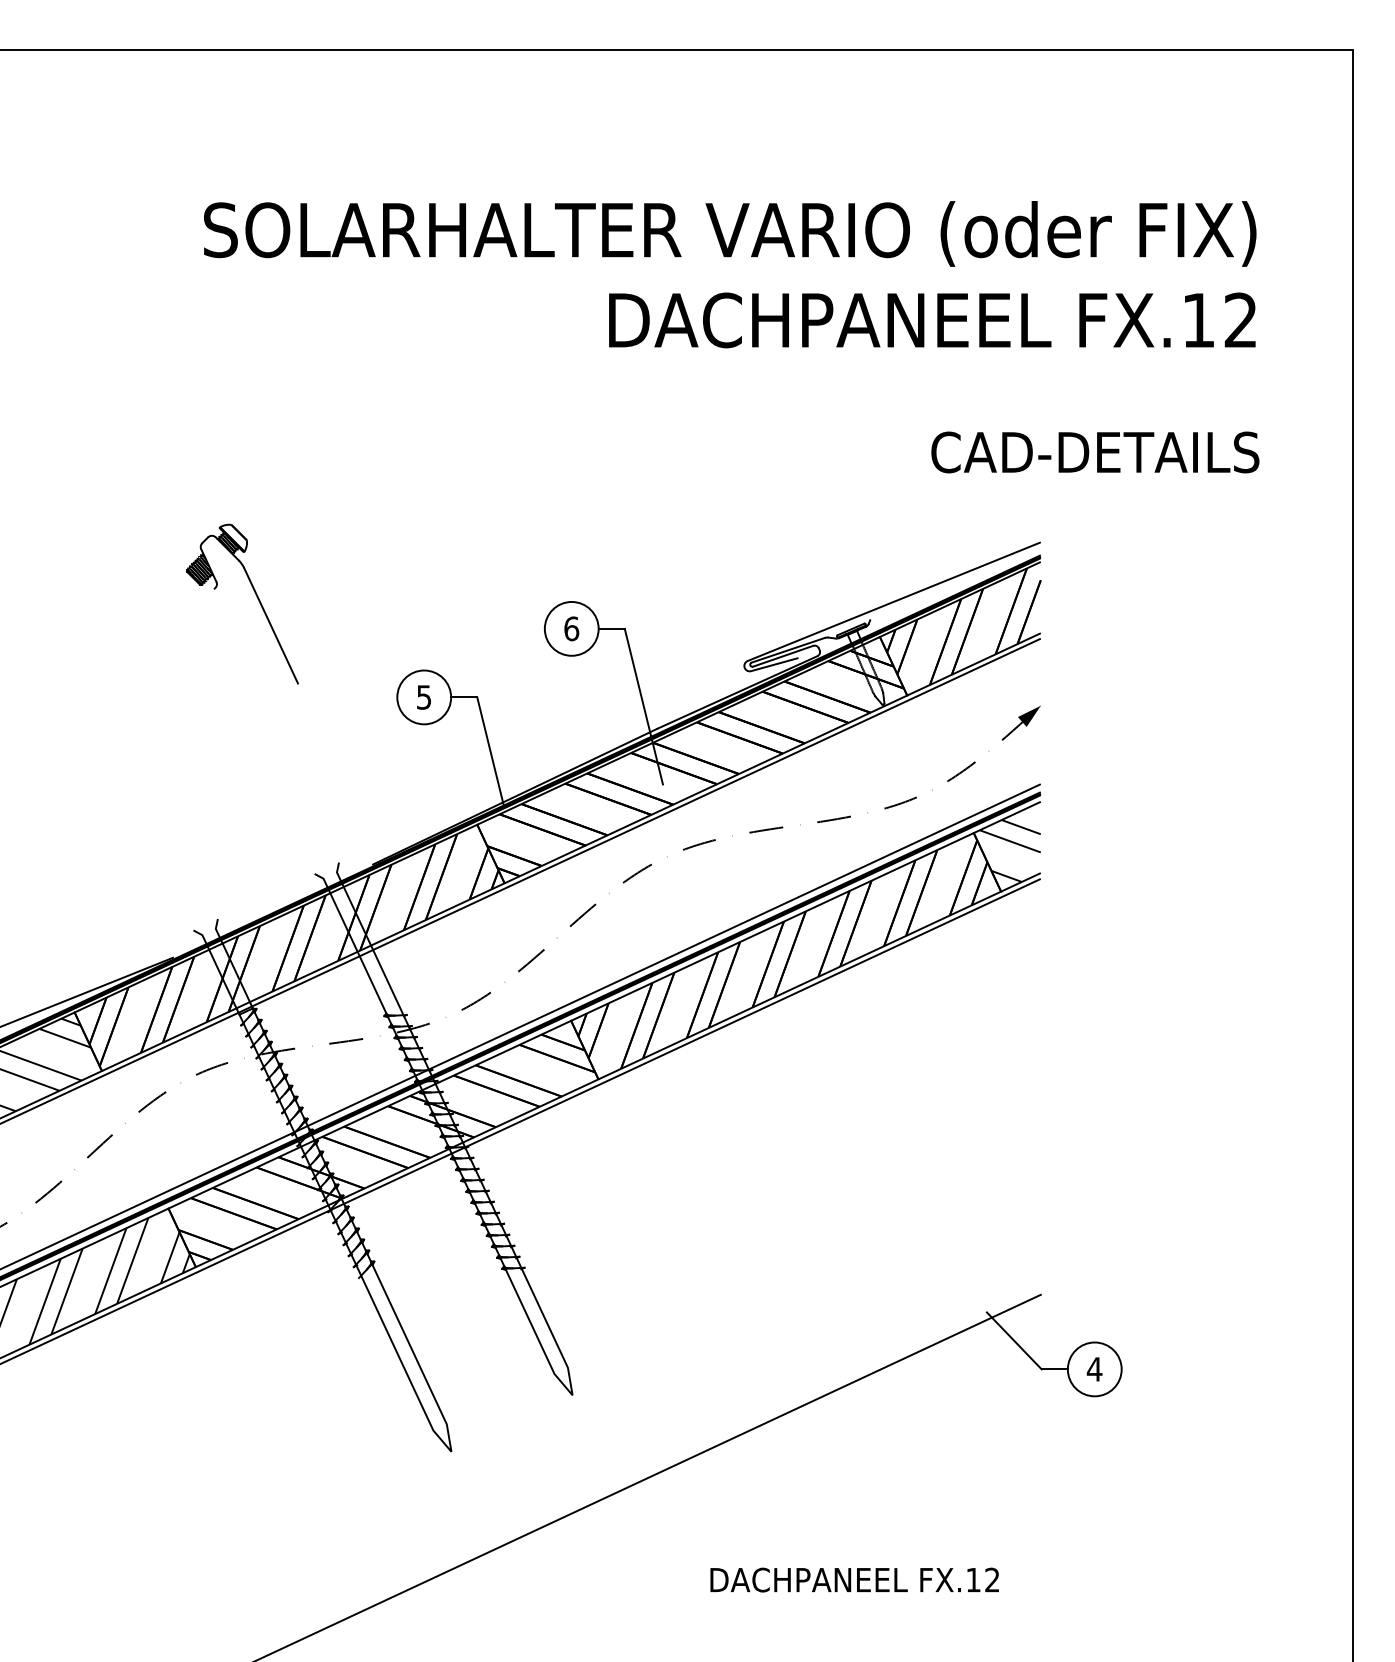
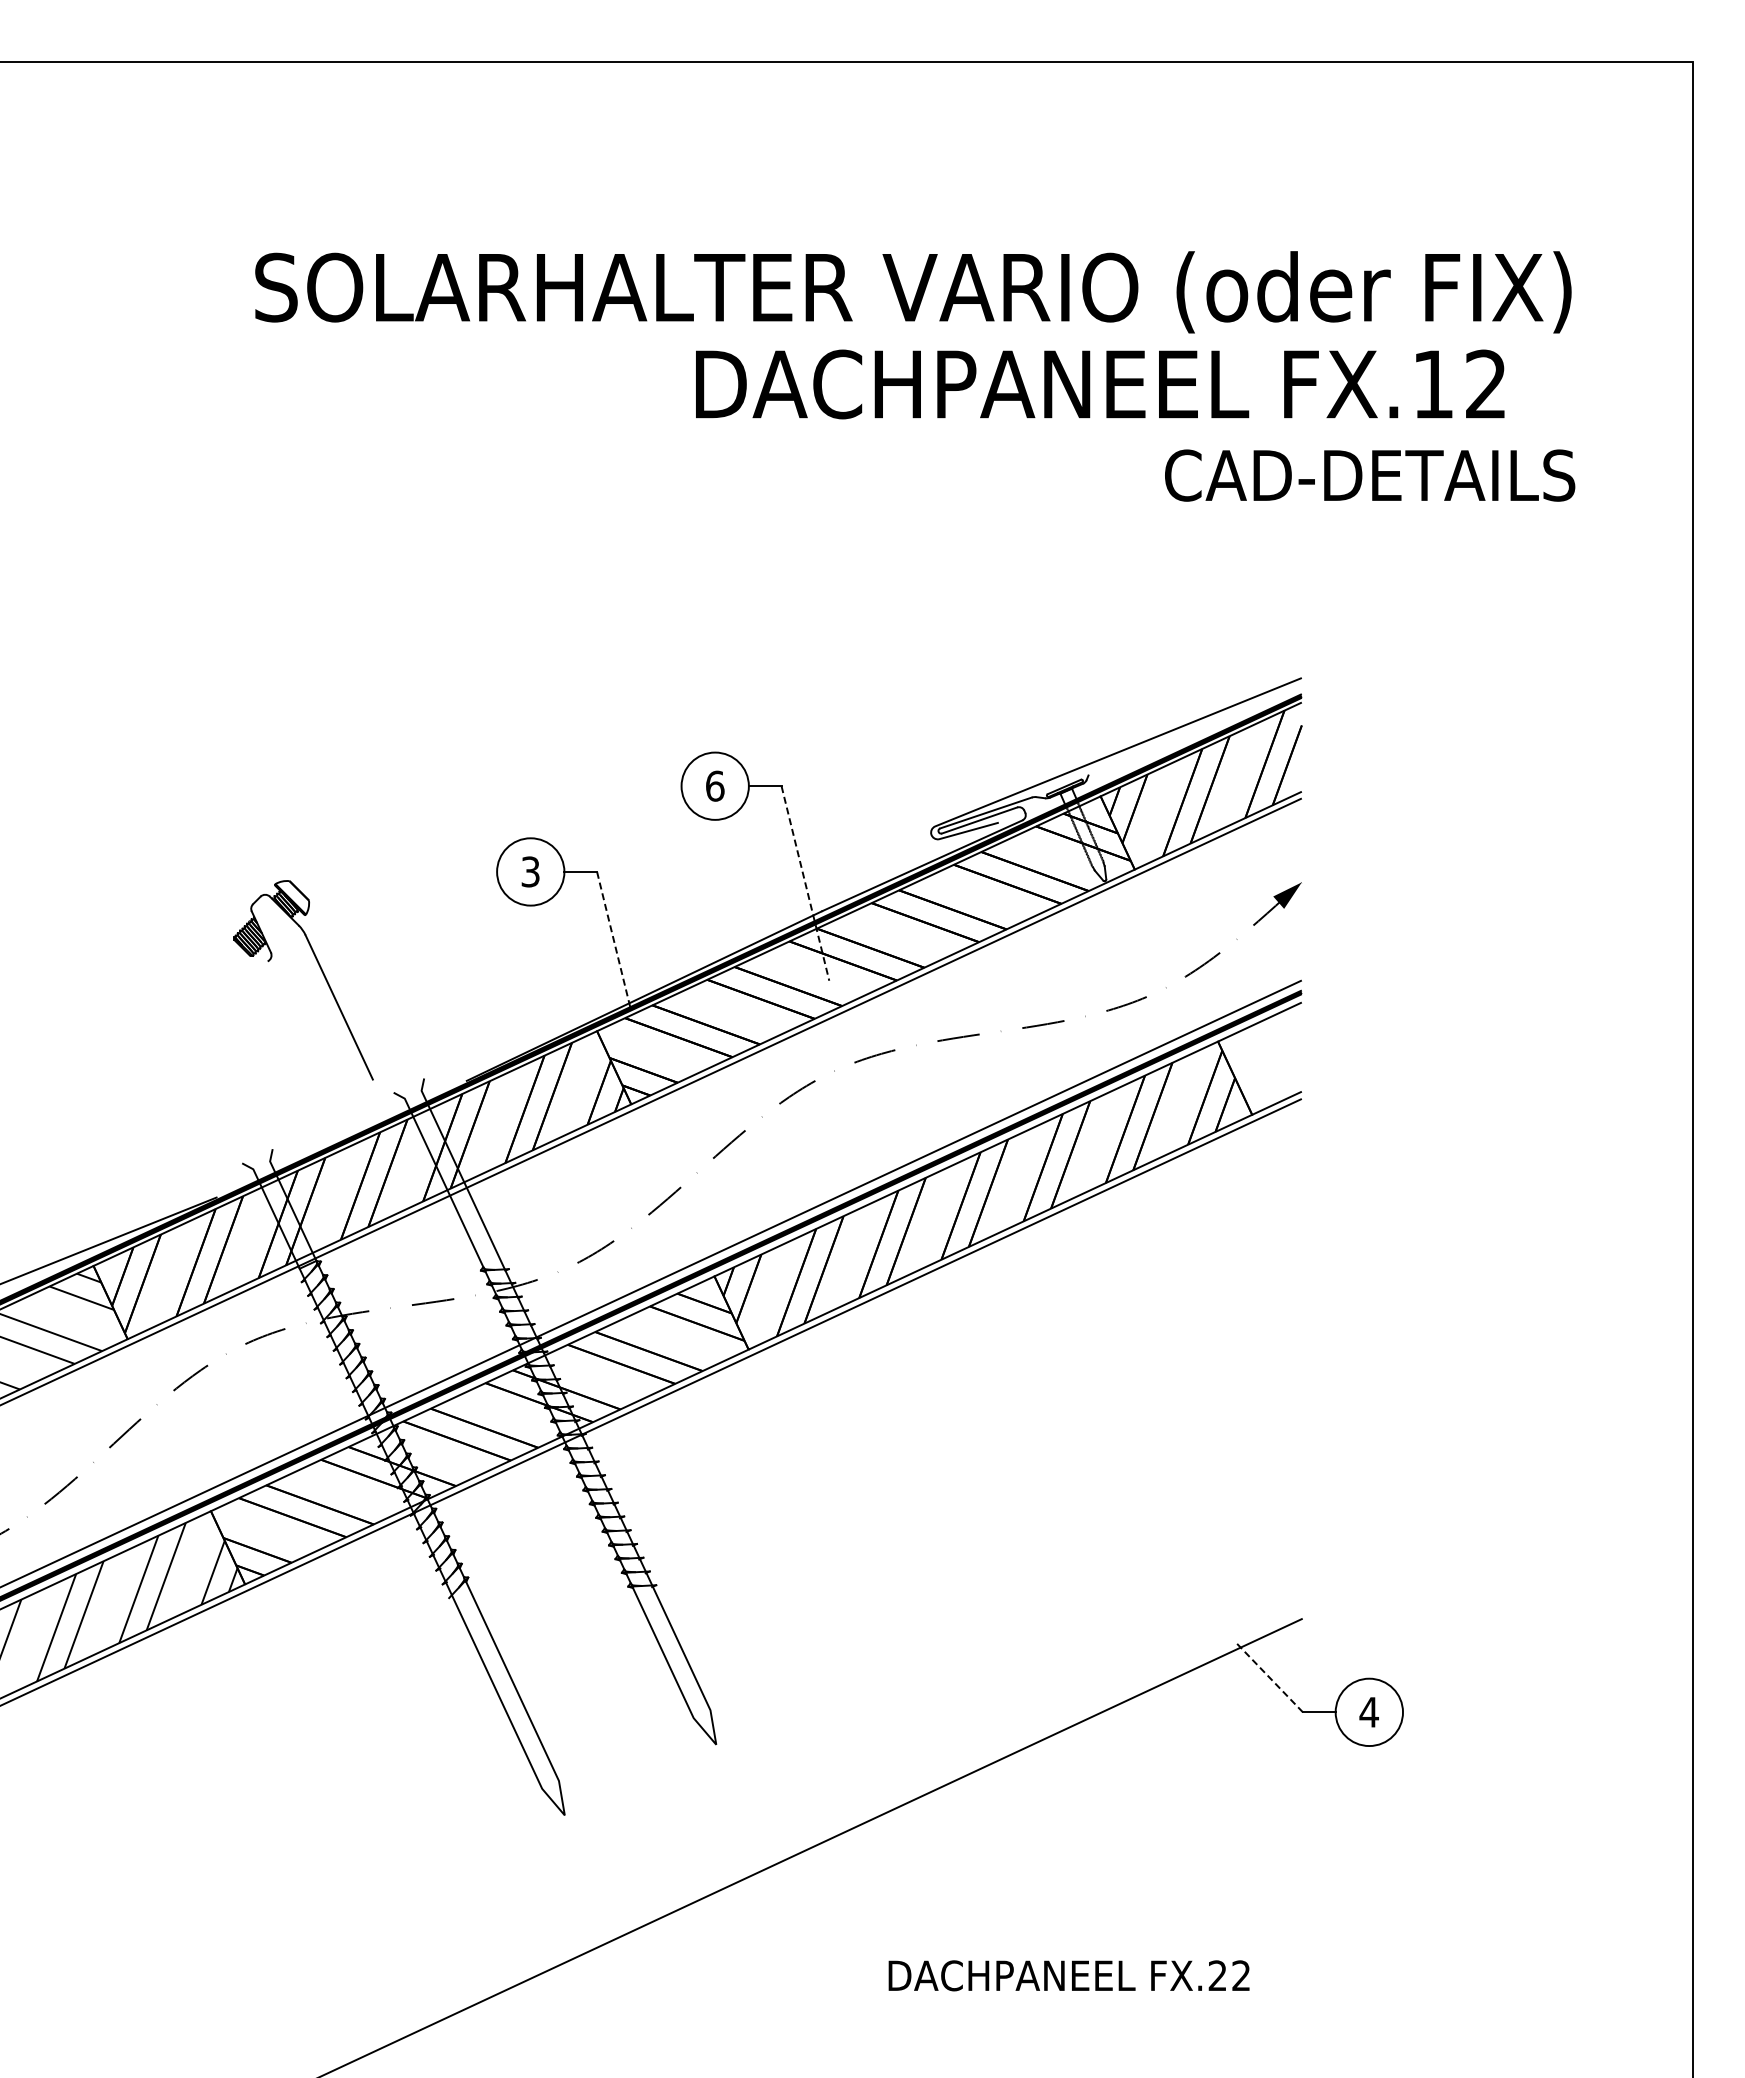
text: (932, 320) -> (1100, 384), moved
text: (1095, 452) -> (1370, 475), moved
part: (257, 599) -> (322, 974), moved
text: (424, 697) -> (530, 871), 5 -> 3
line: (643, 706) -> (805, 883), solid -> dashed
line: (490, 752) -> (613, 940), solid -> dashed
hatch: (1010, 850) -> (1263, 1063), removed
line: (1014, 1340) -> (1268, 1676), solid -> dashed
text: (973, 1579) -> (1217, 1975), FX.12 -> FX.22

